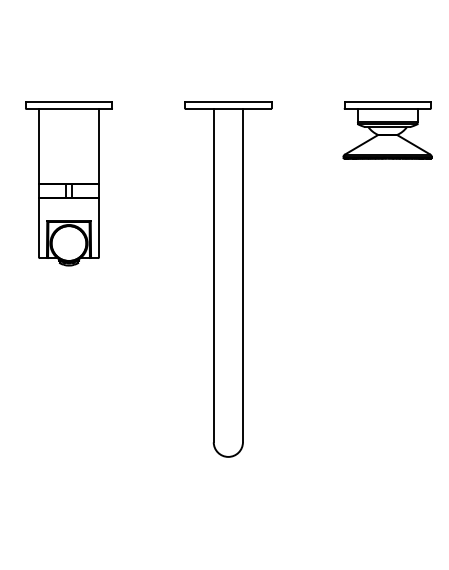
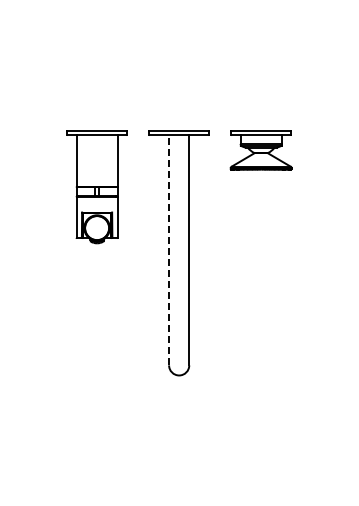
part: (386, 131) -> (260, 150), moved
part: (68, 184) -> (96, 187), moved
line: (214, 274) -> (169, 249), solid -> dashed

